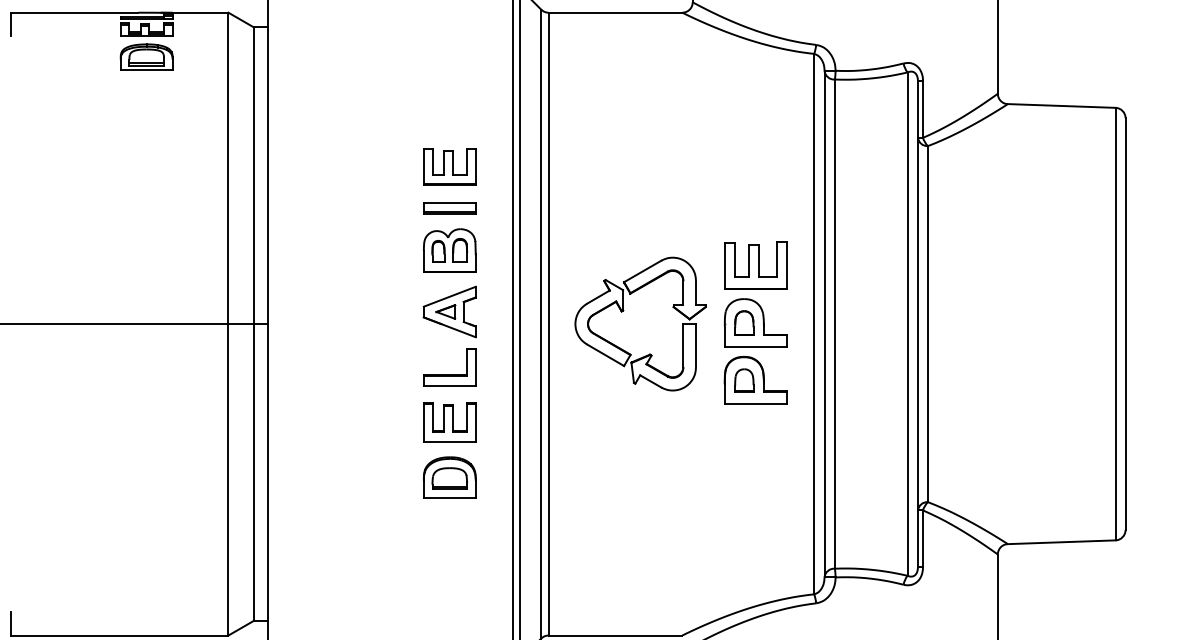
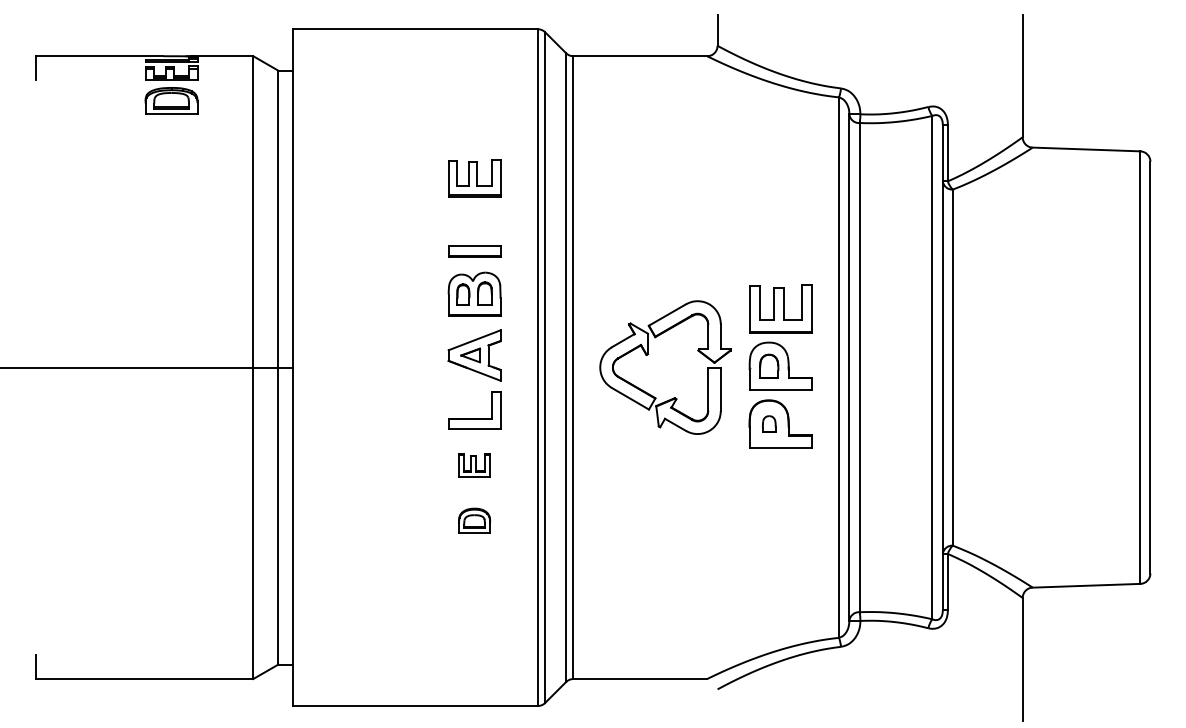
part: (449, 166) -> (474, 178), moved
part: (744, 379) -> (769, 423), size x0.7
part: (449, 421) -> (474, 465), size x0.6
part: (449, 476) -> (474, 520), size x0.6

